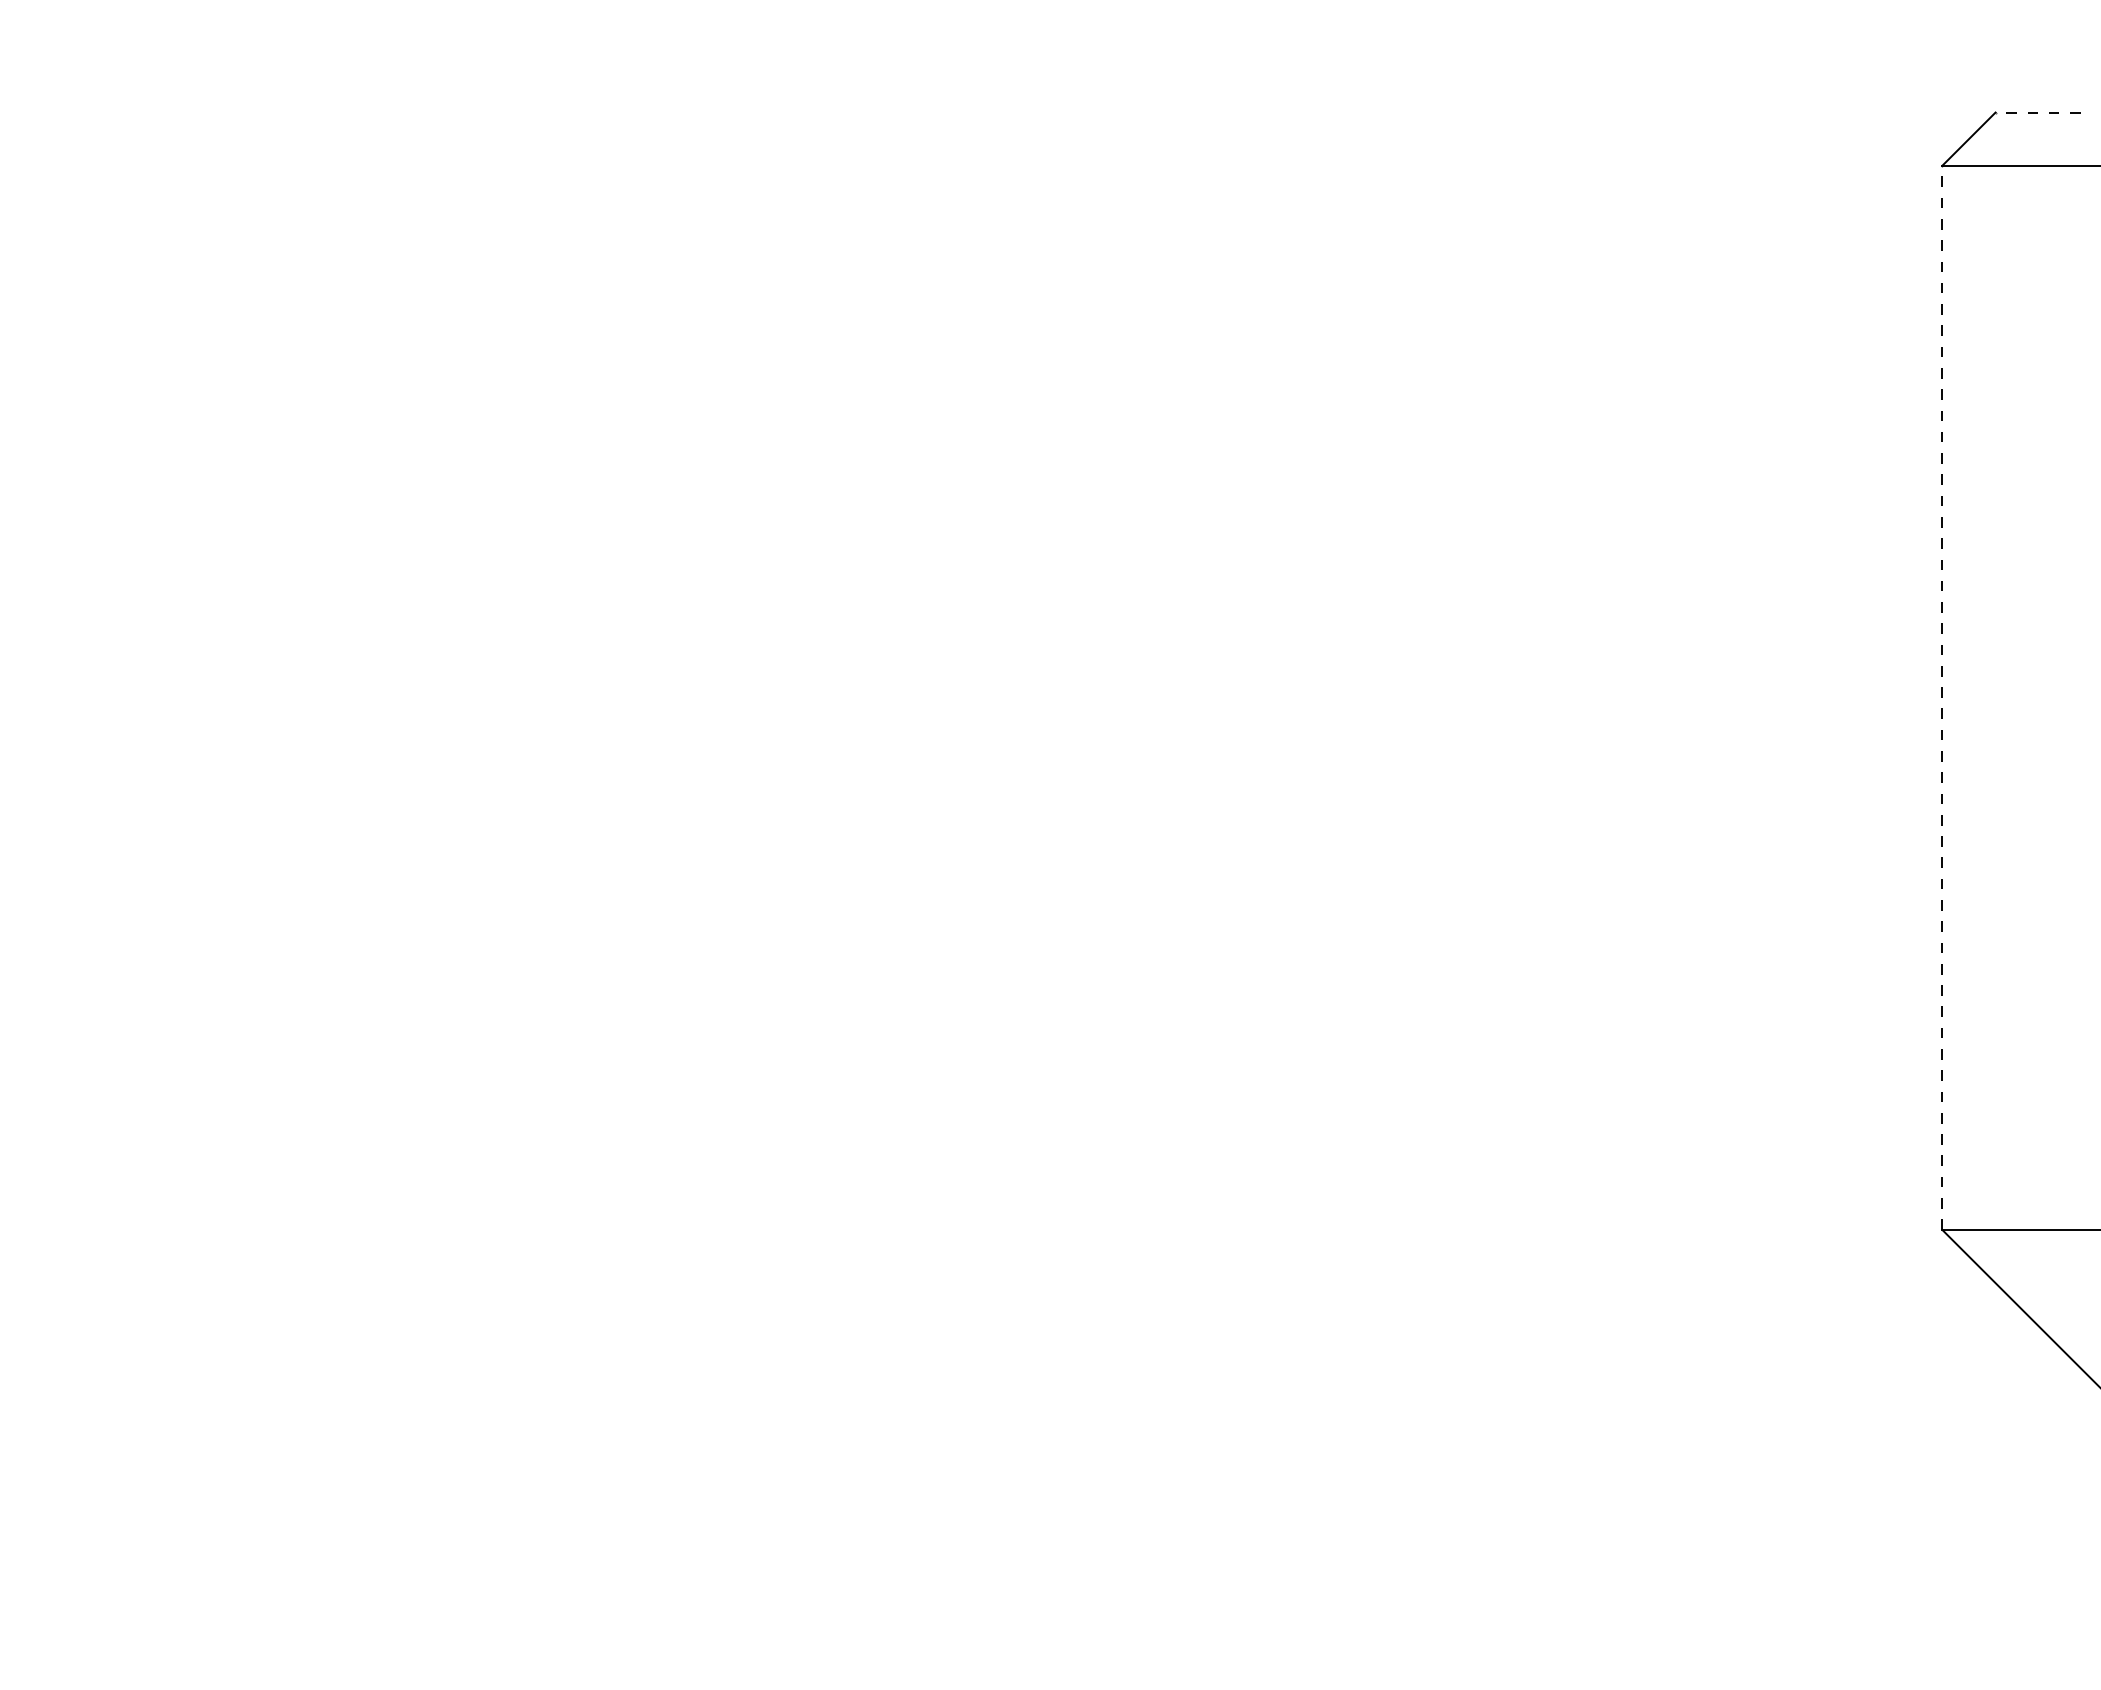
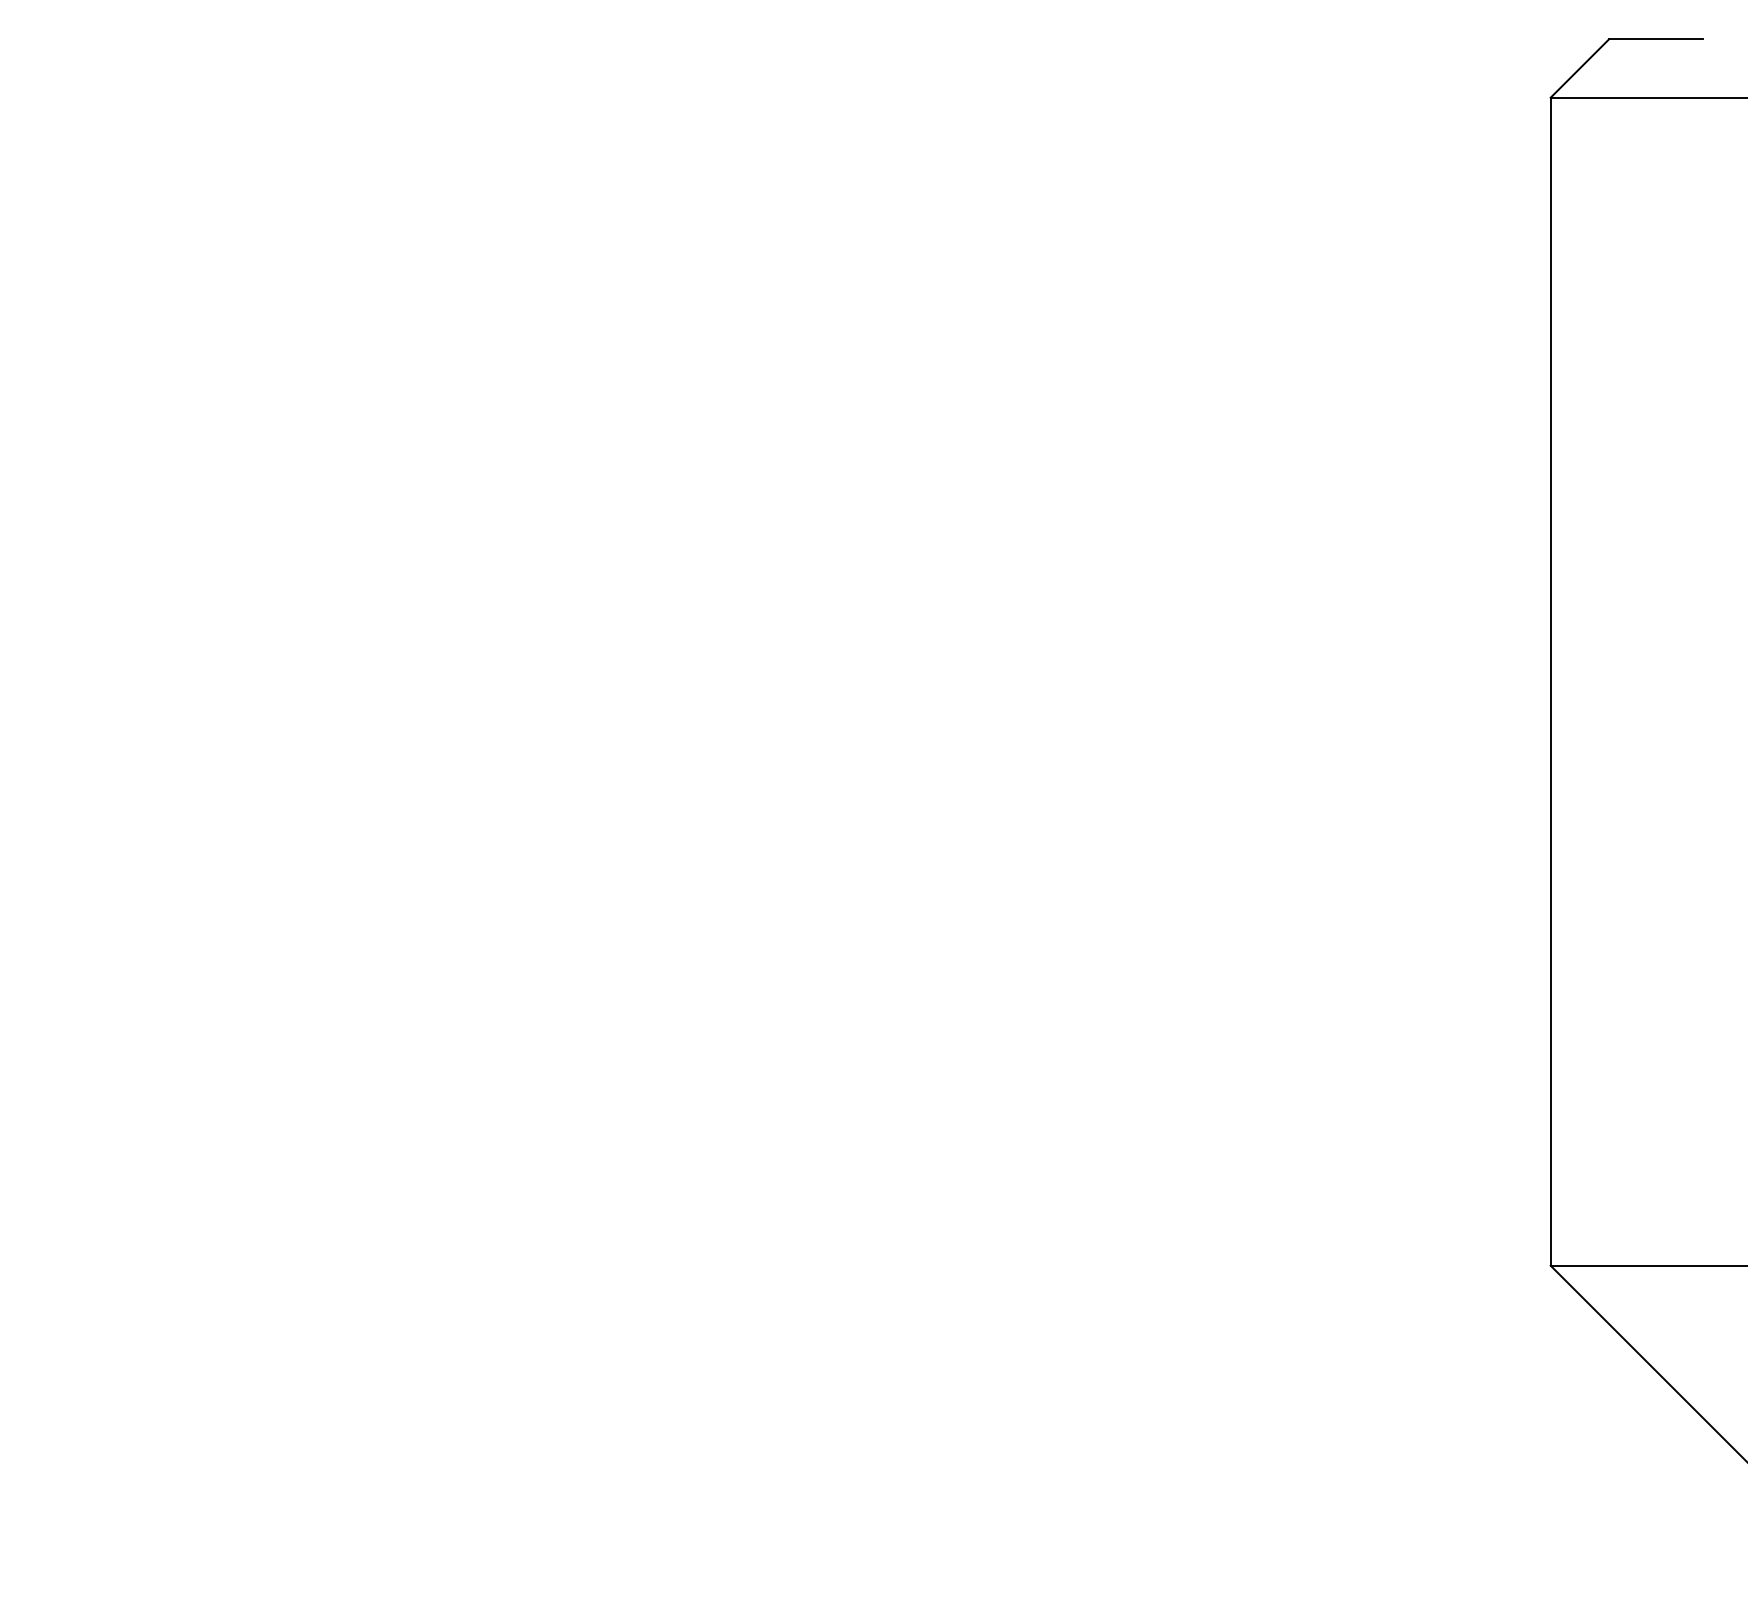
line: (2038, 112) -> (1656, 39), dashed -> solid
line: (1942, 697) -> (1550, 681), dashed -> solid

